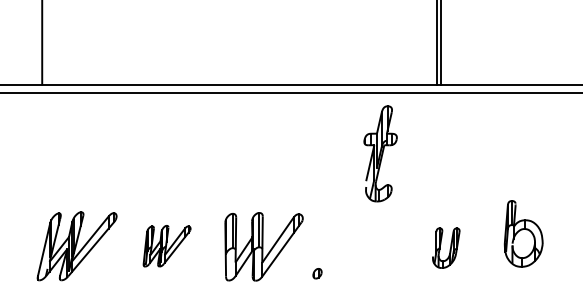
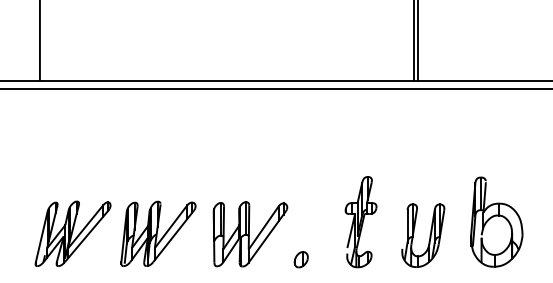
part: (380, 154) -> (360, 222), moved
part: (523, 233) -> (496, 221), size x1.43
part: (167, 245) -> (158, 233), size x1.67
part: (446, 248) -> (423, 235), size x1.67
part: (316, 273) -> (300, 259), size x1.67

